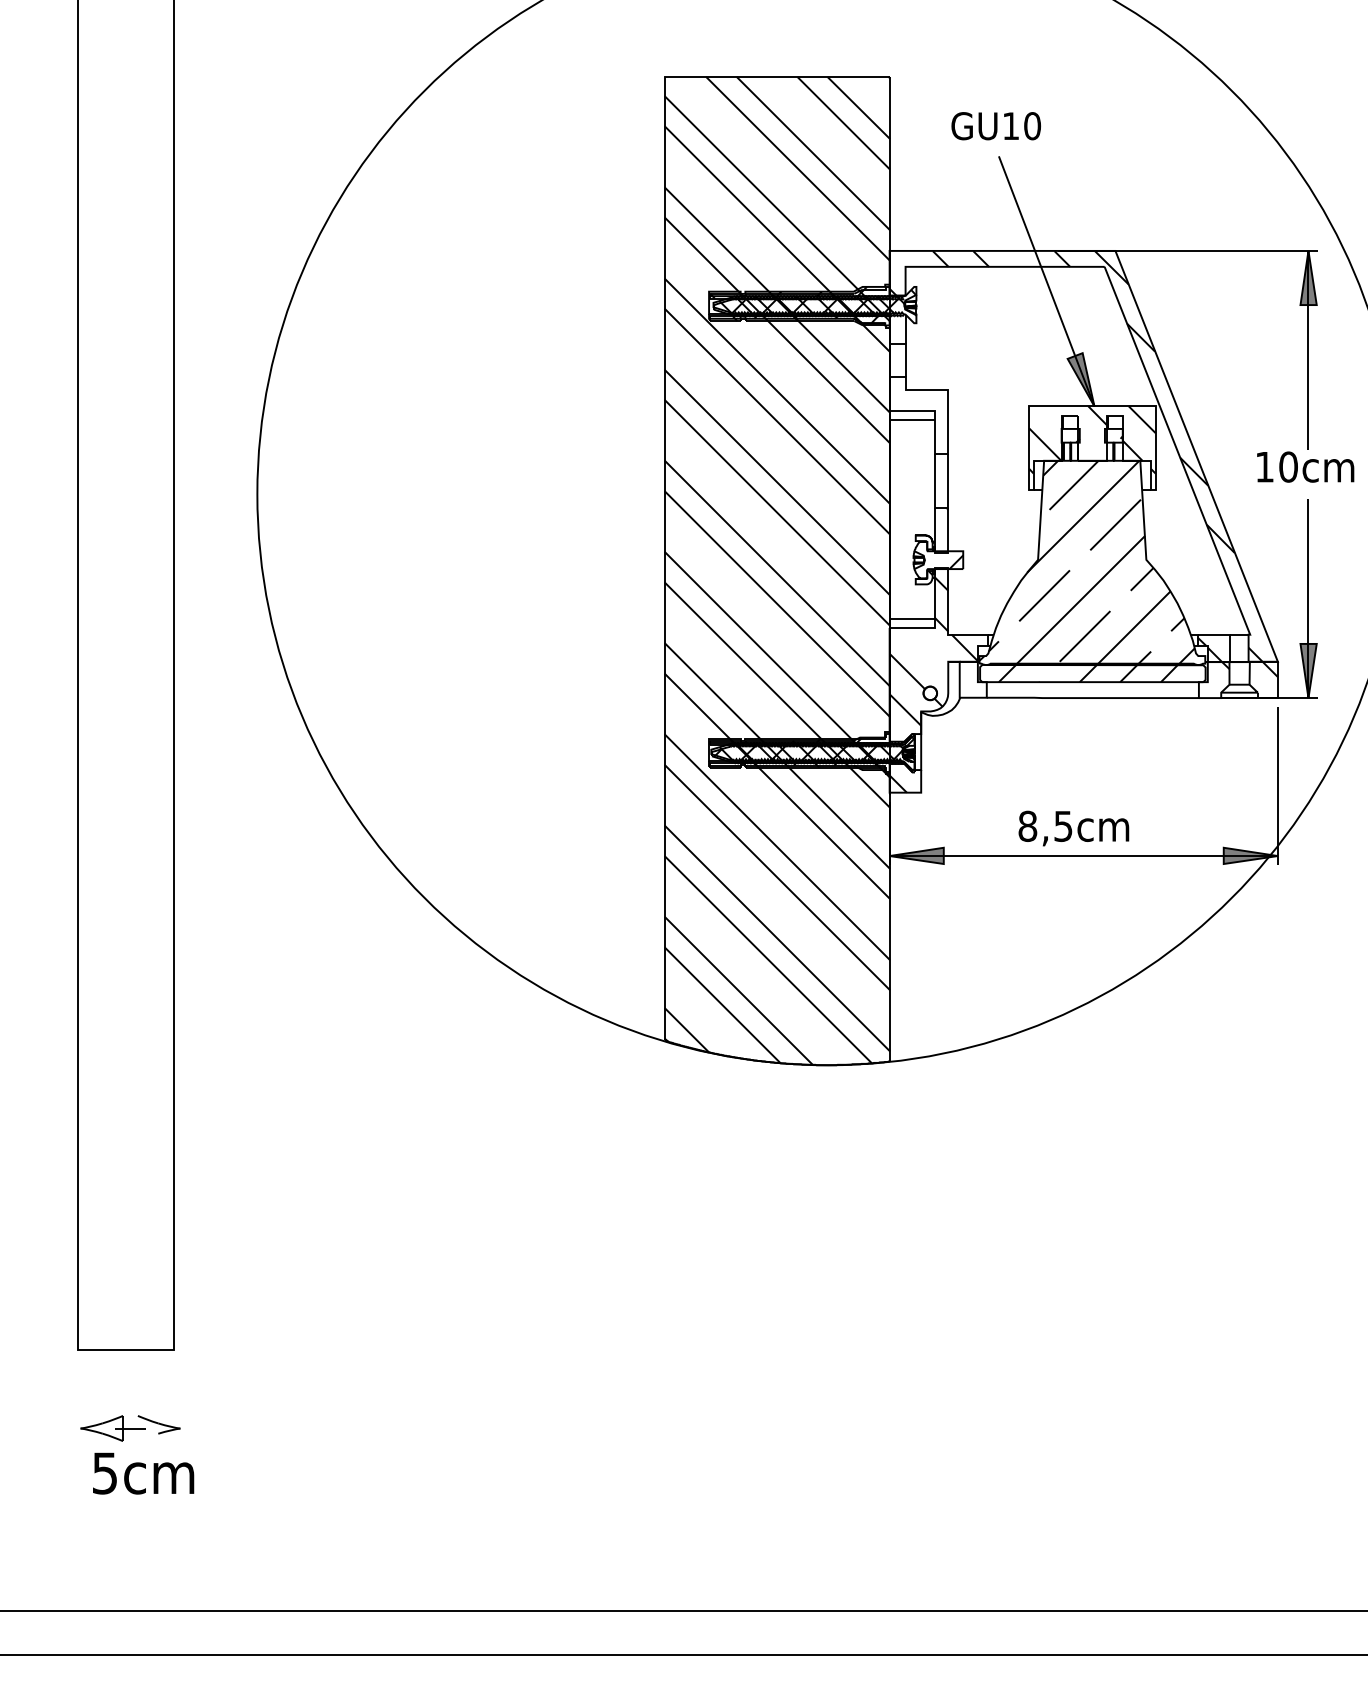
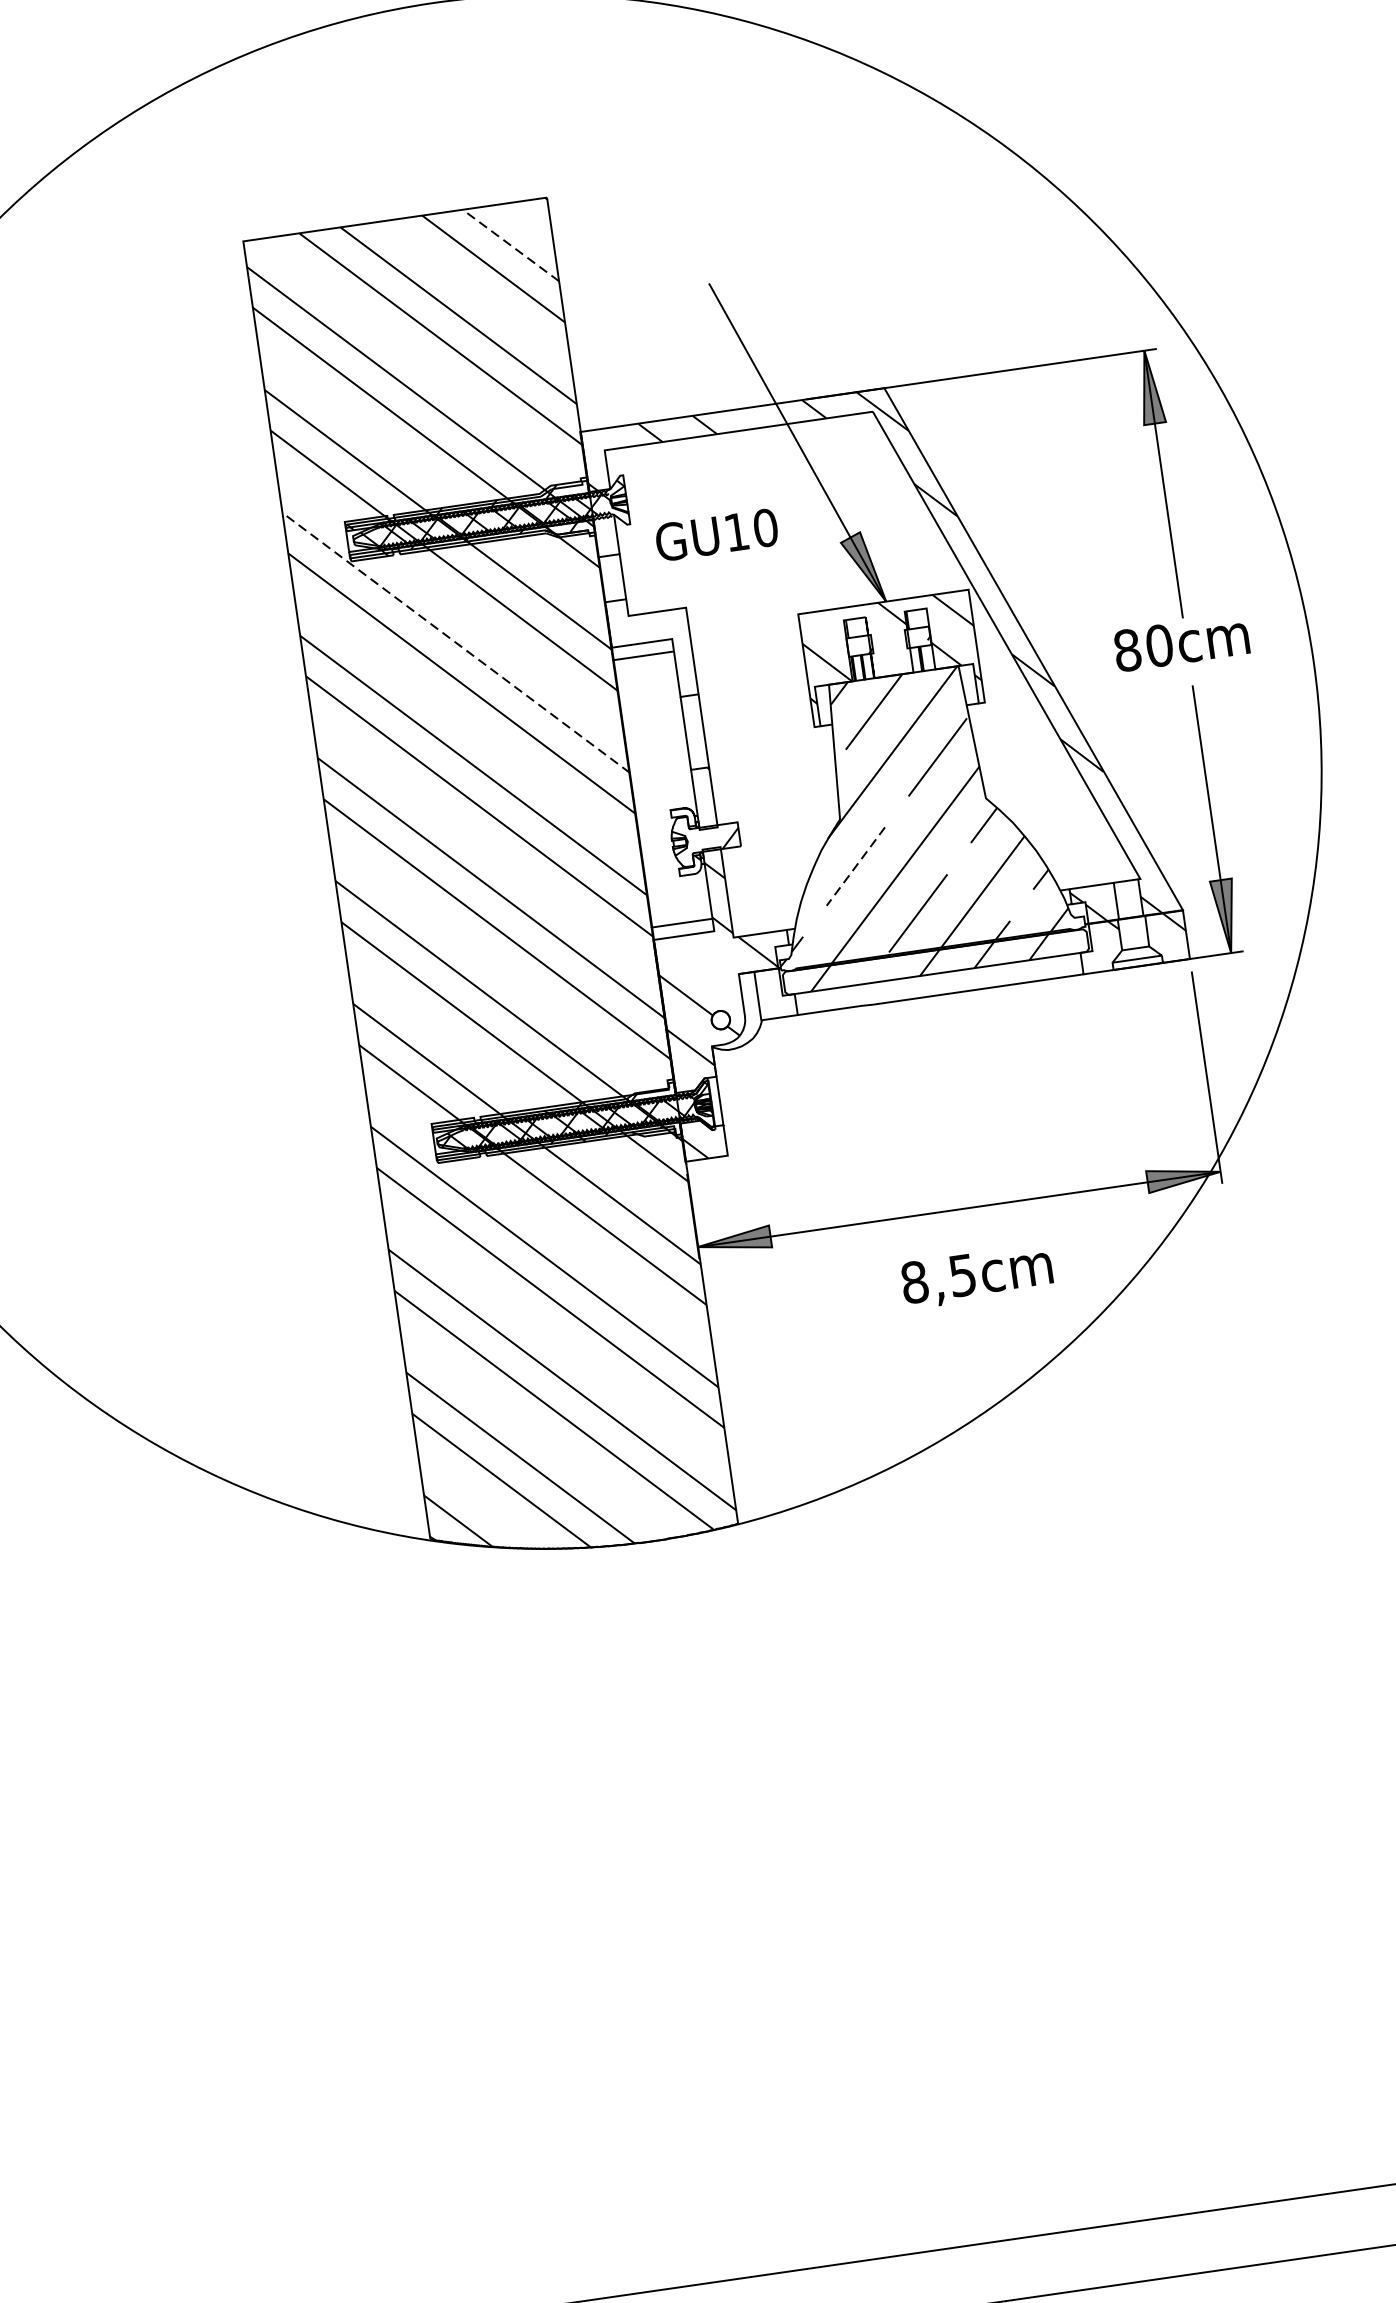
line: (858, 107) -> (510, 244), solid -> dashed
text: (995, 126) -> (715, 535), moved
line: (777, 390) -> (456, 641), solid -> dashed
text: (1264, 466) -> (1126, 649), 10cm -> 80cm
line: (1044, 595) -> (855, 866), solid -> dashed
text: (1073, 828) -> (976, 1276), moved

